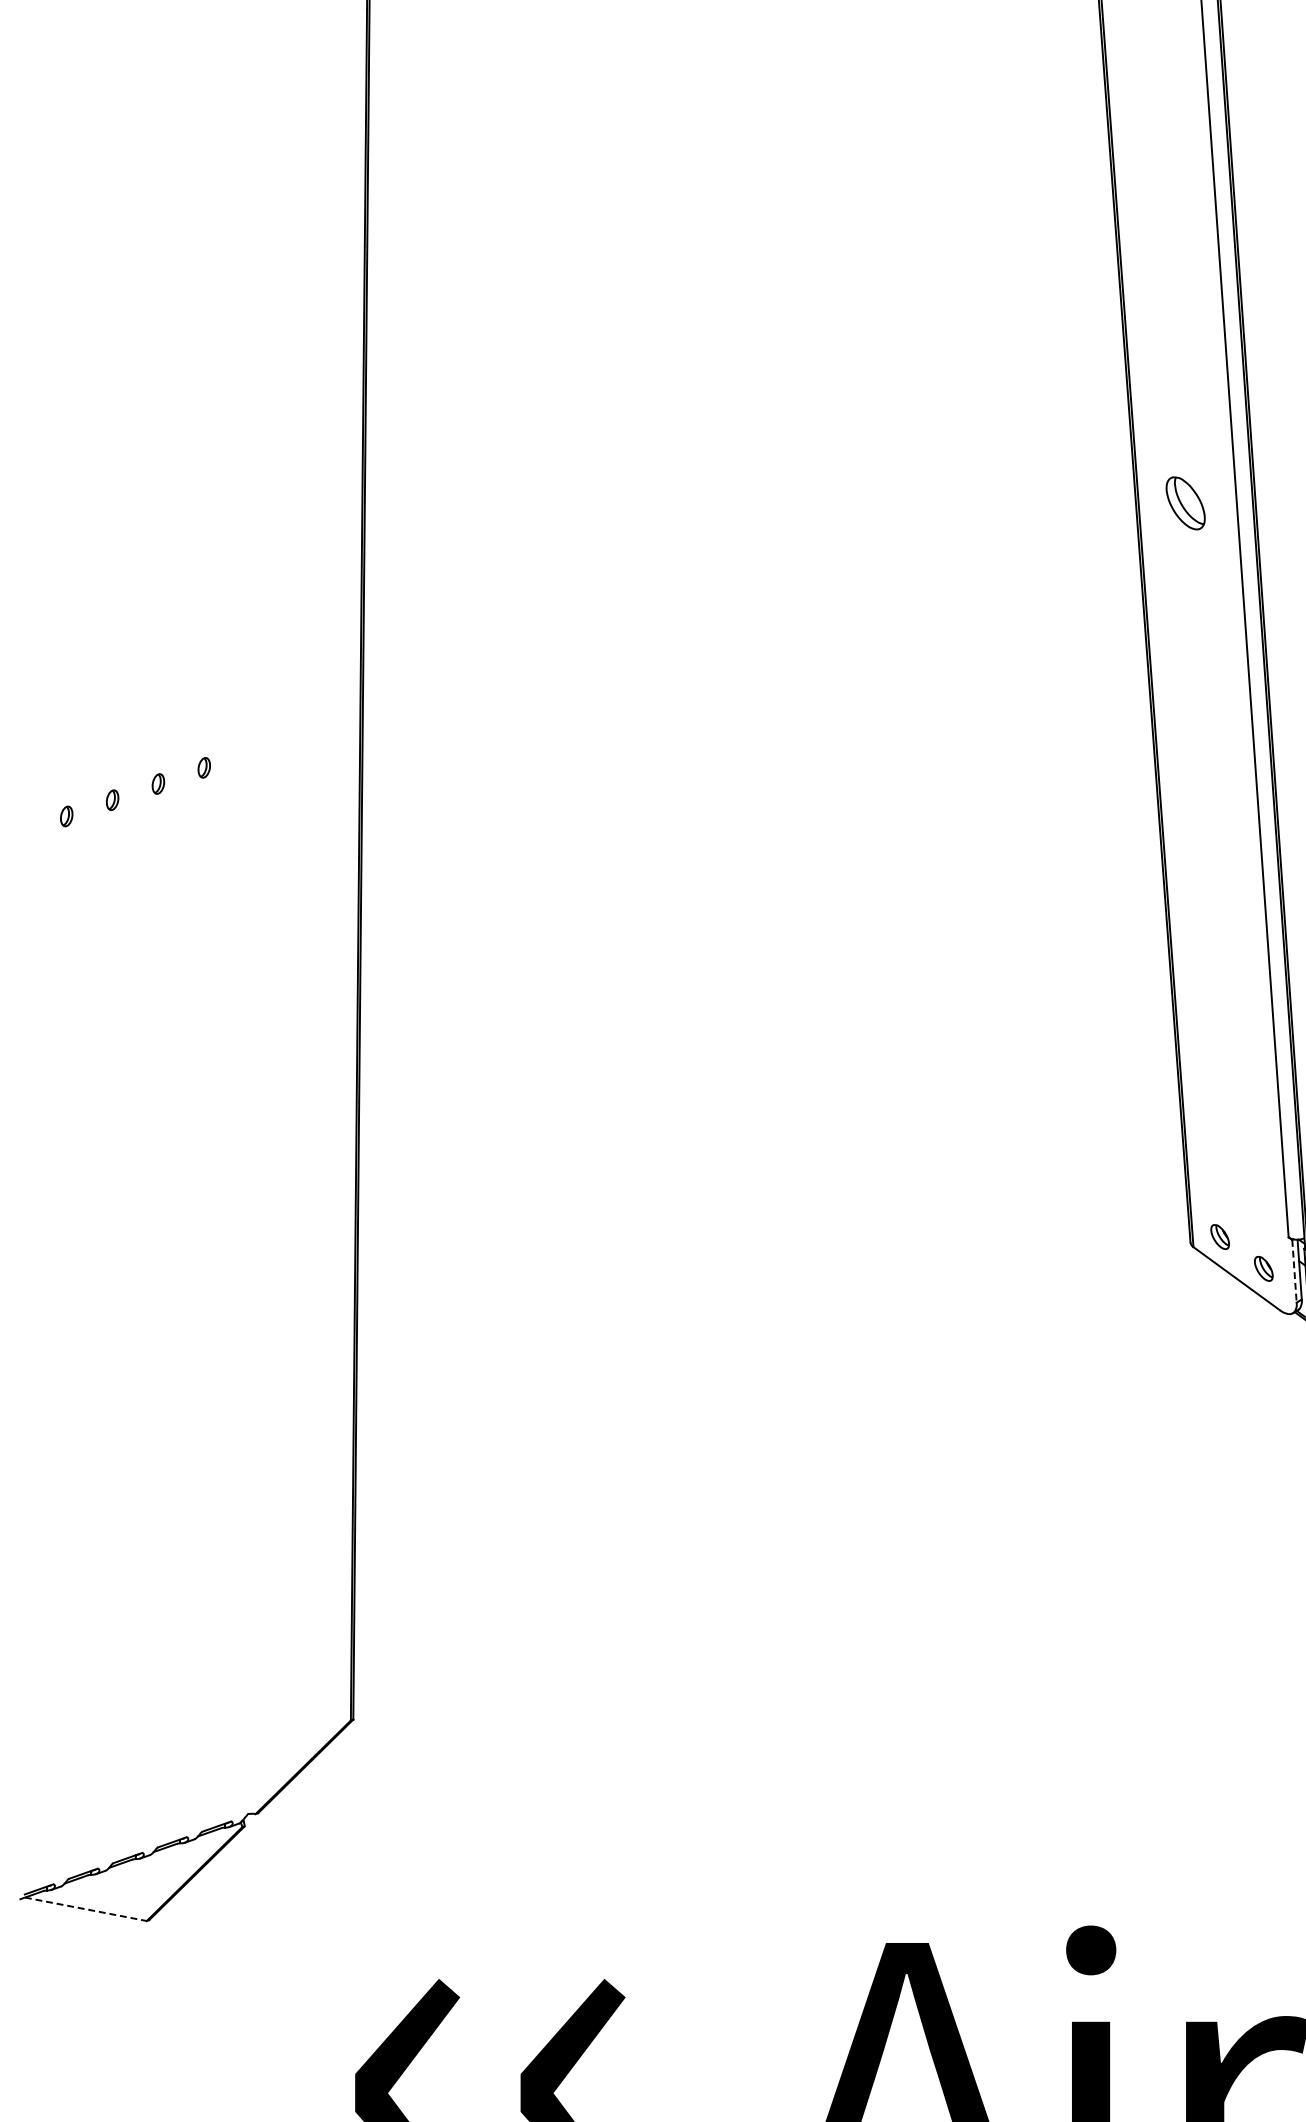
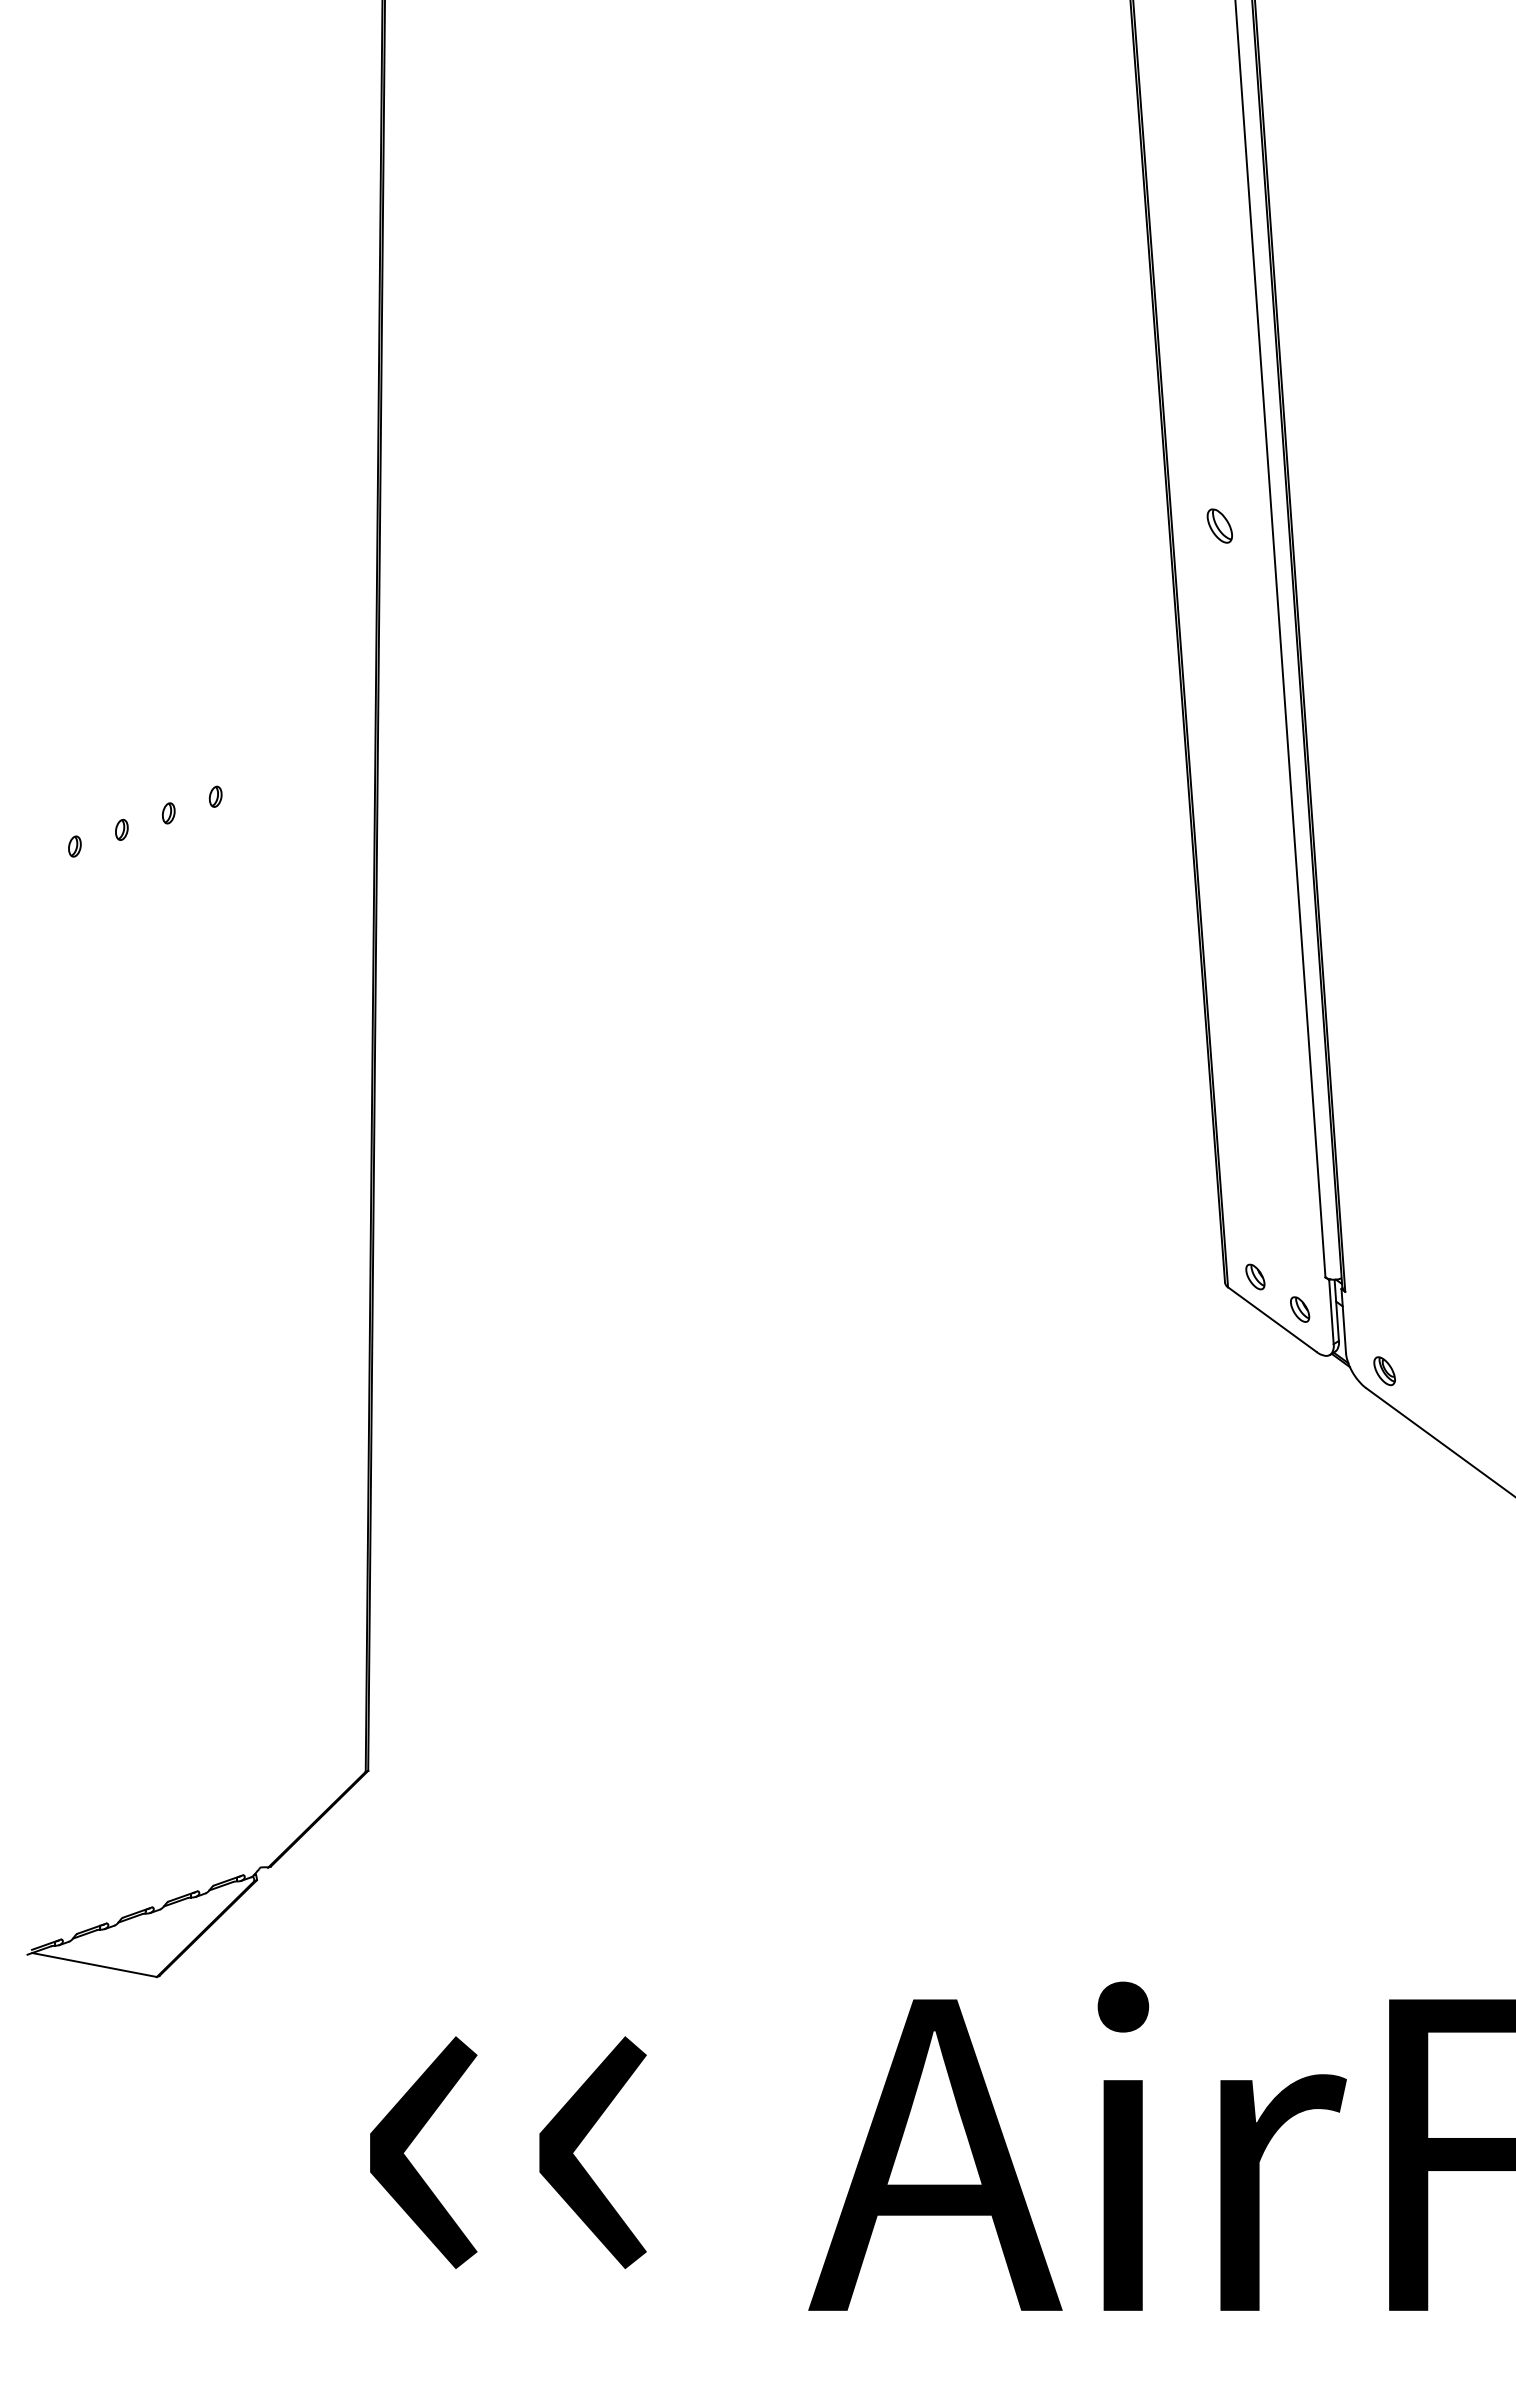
part: (1185, 502) -> (1219, 525), size x0.62
line: (1294, 1271) -> (1331, 1312), dashed -> solid
line: (86, 1909) -> (95, 1965), dashed -> solid

